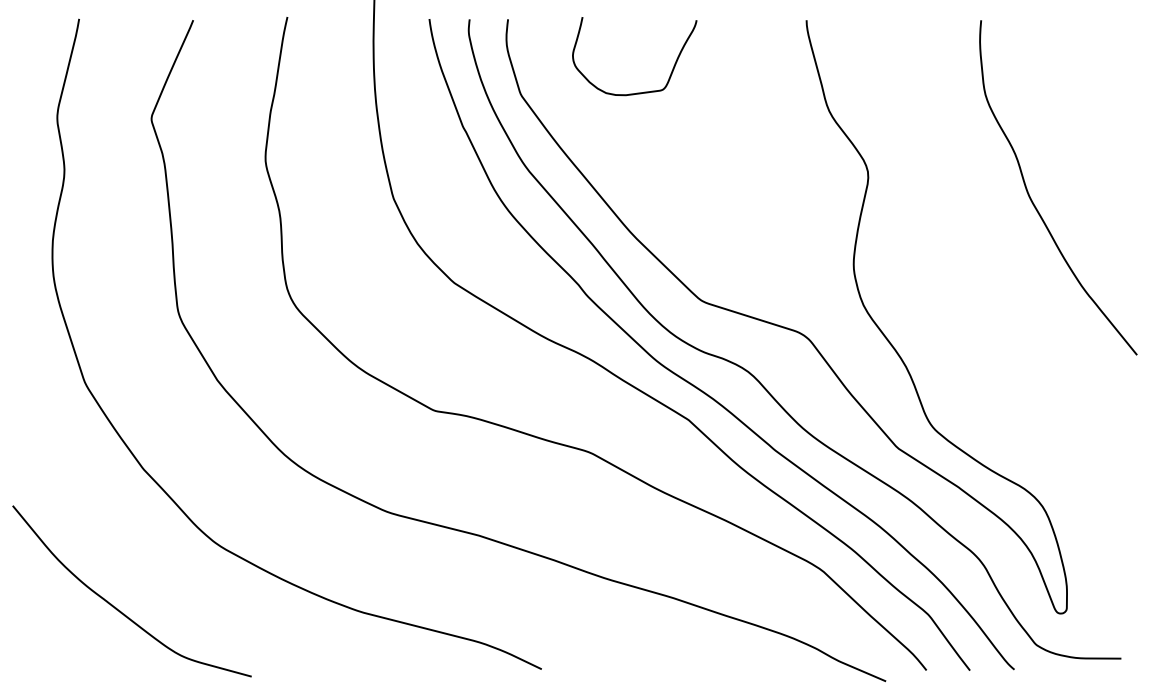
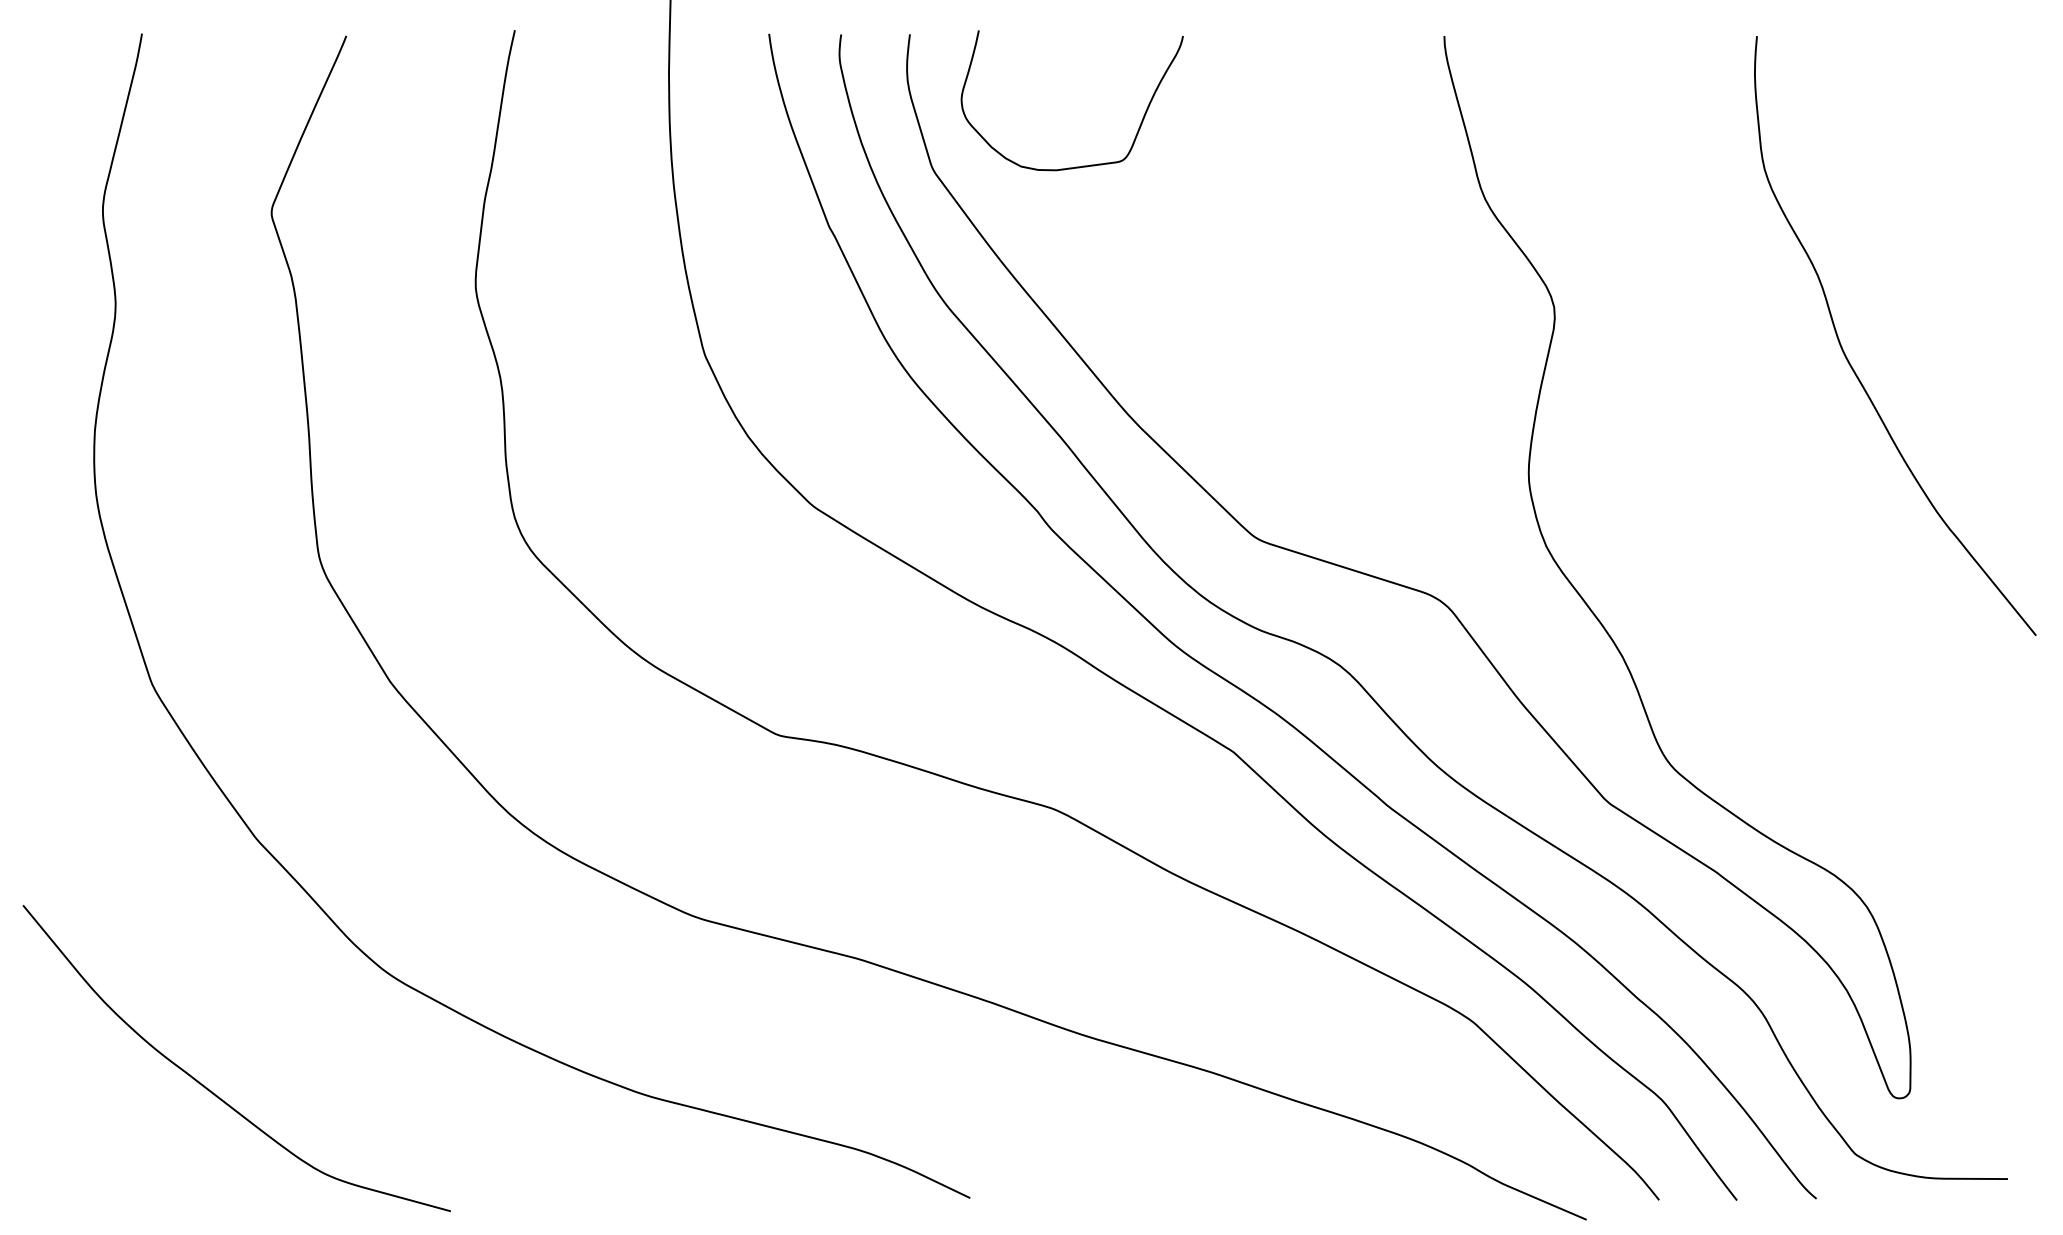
curve: (636, 92) -> (1075, 165), moved

